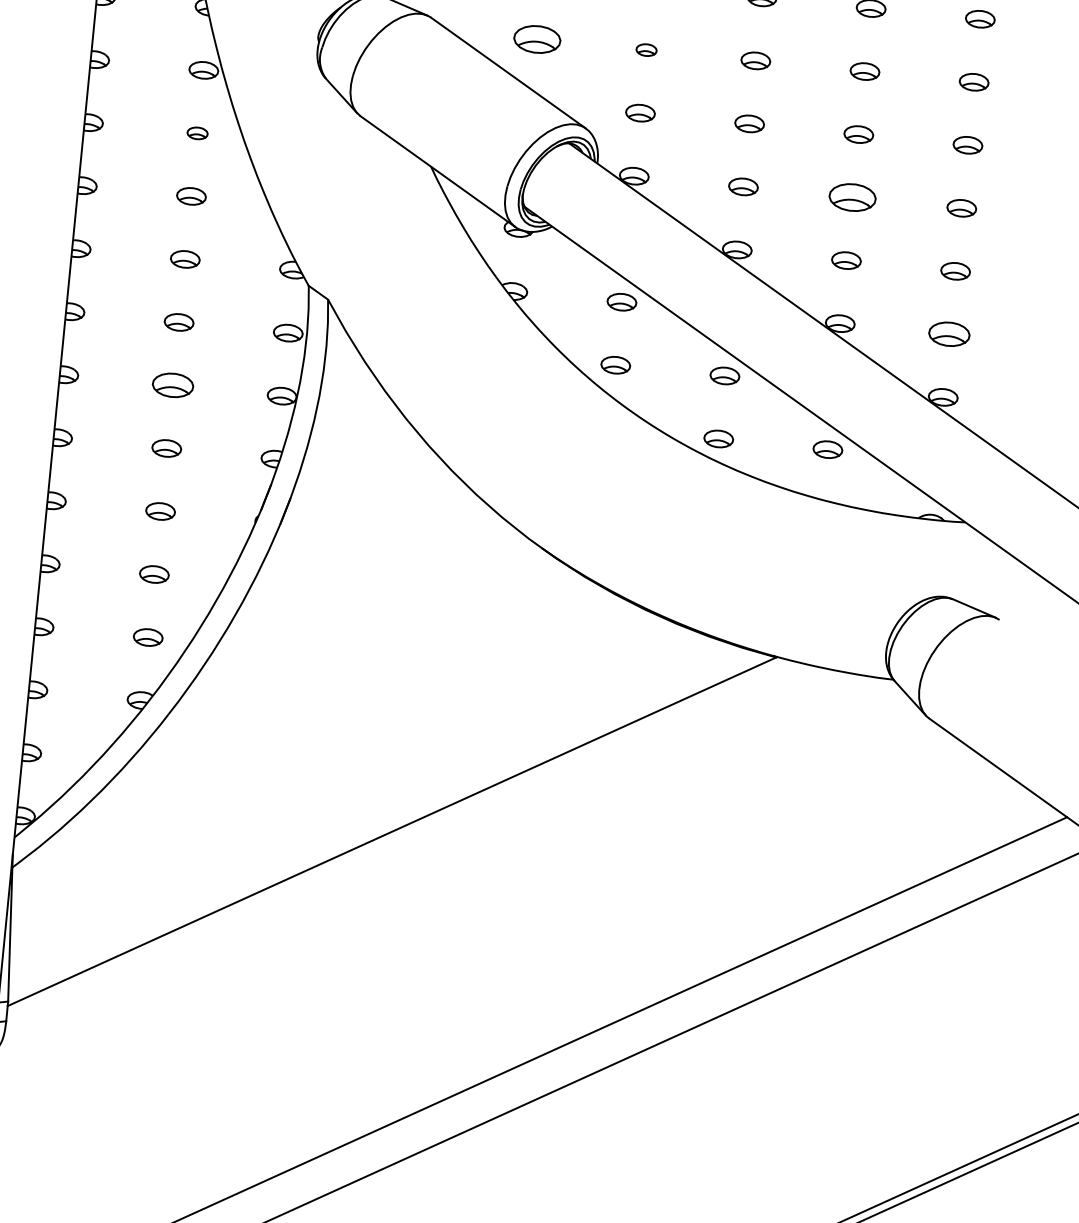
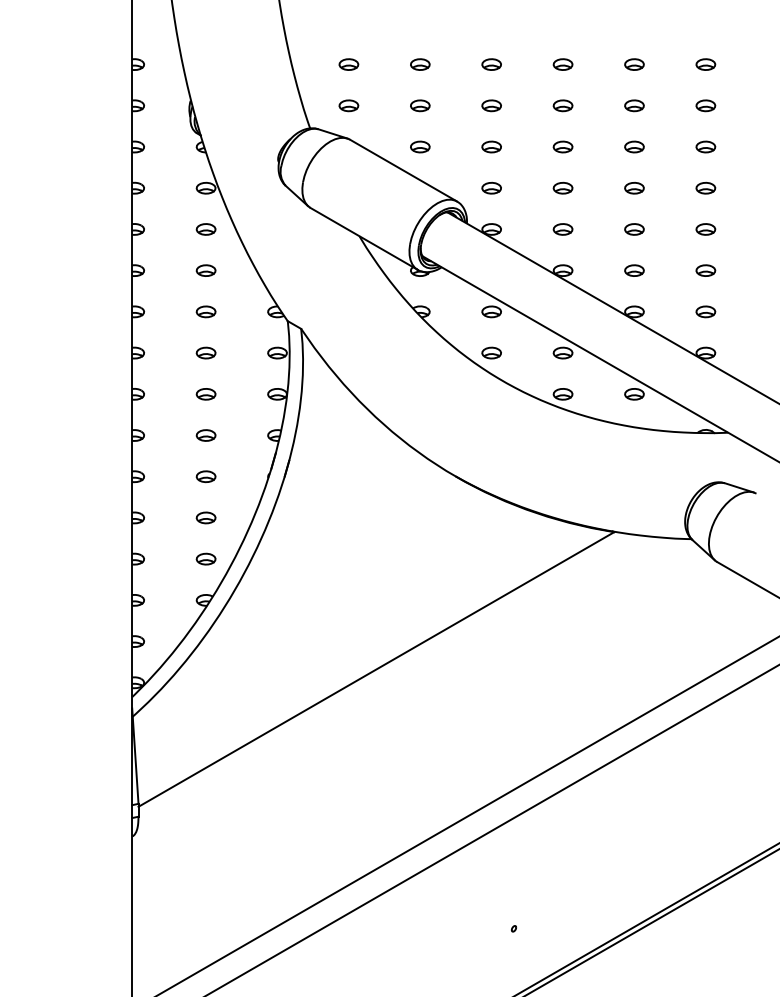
part: (537, 38) -> (420, 146), size x0.62
part: (646, 49) -> (491, 146), size x1.43
part: (196, 133) -> (205, 229), size x1.43
part: (852, 197) -> (634, 229), size x0.62
part: (948, 333) -> (705, 311), size x0.71
part: (171, 385) -> (205, 394), size x0.71

